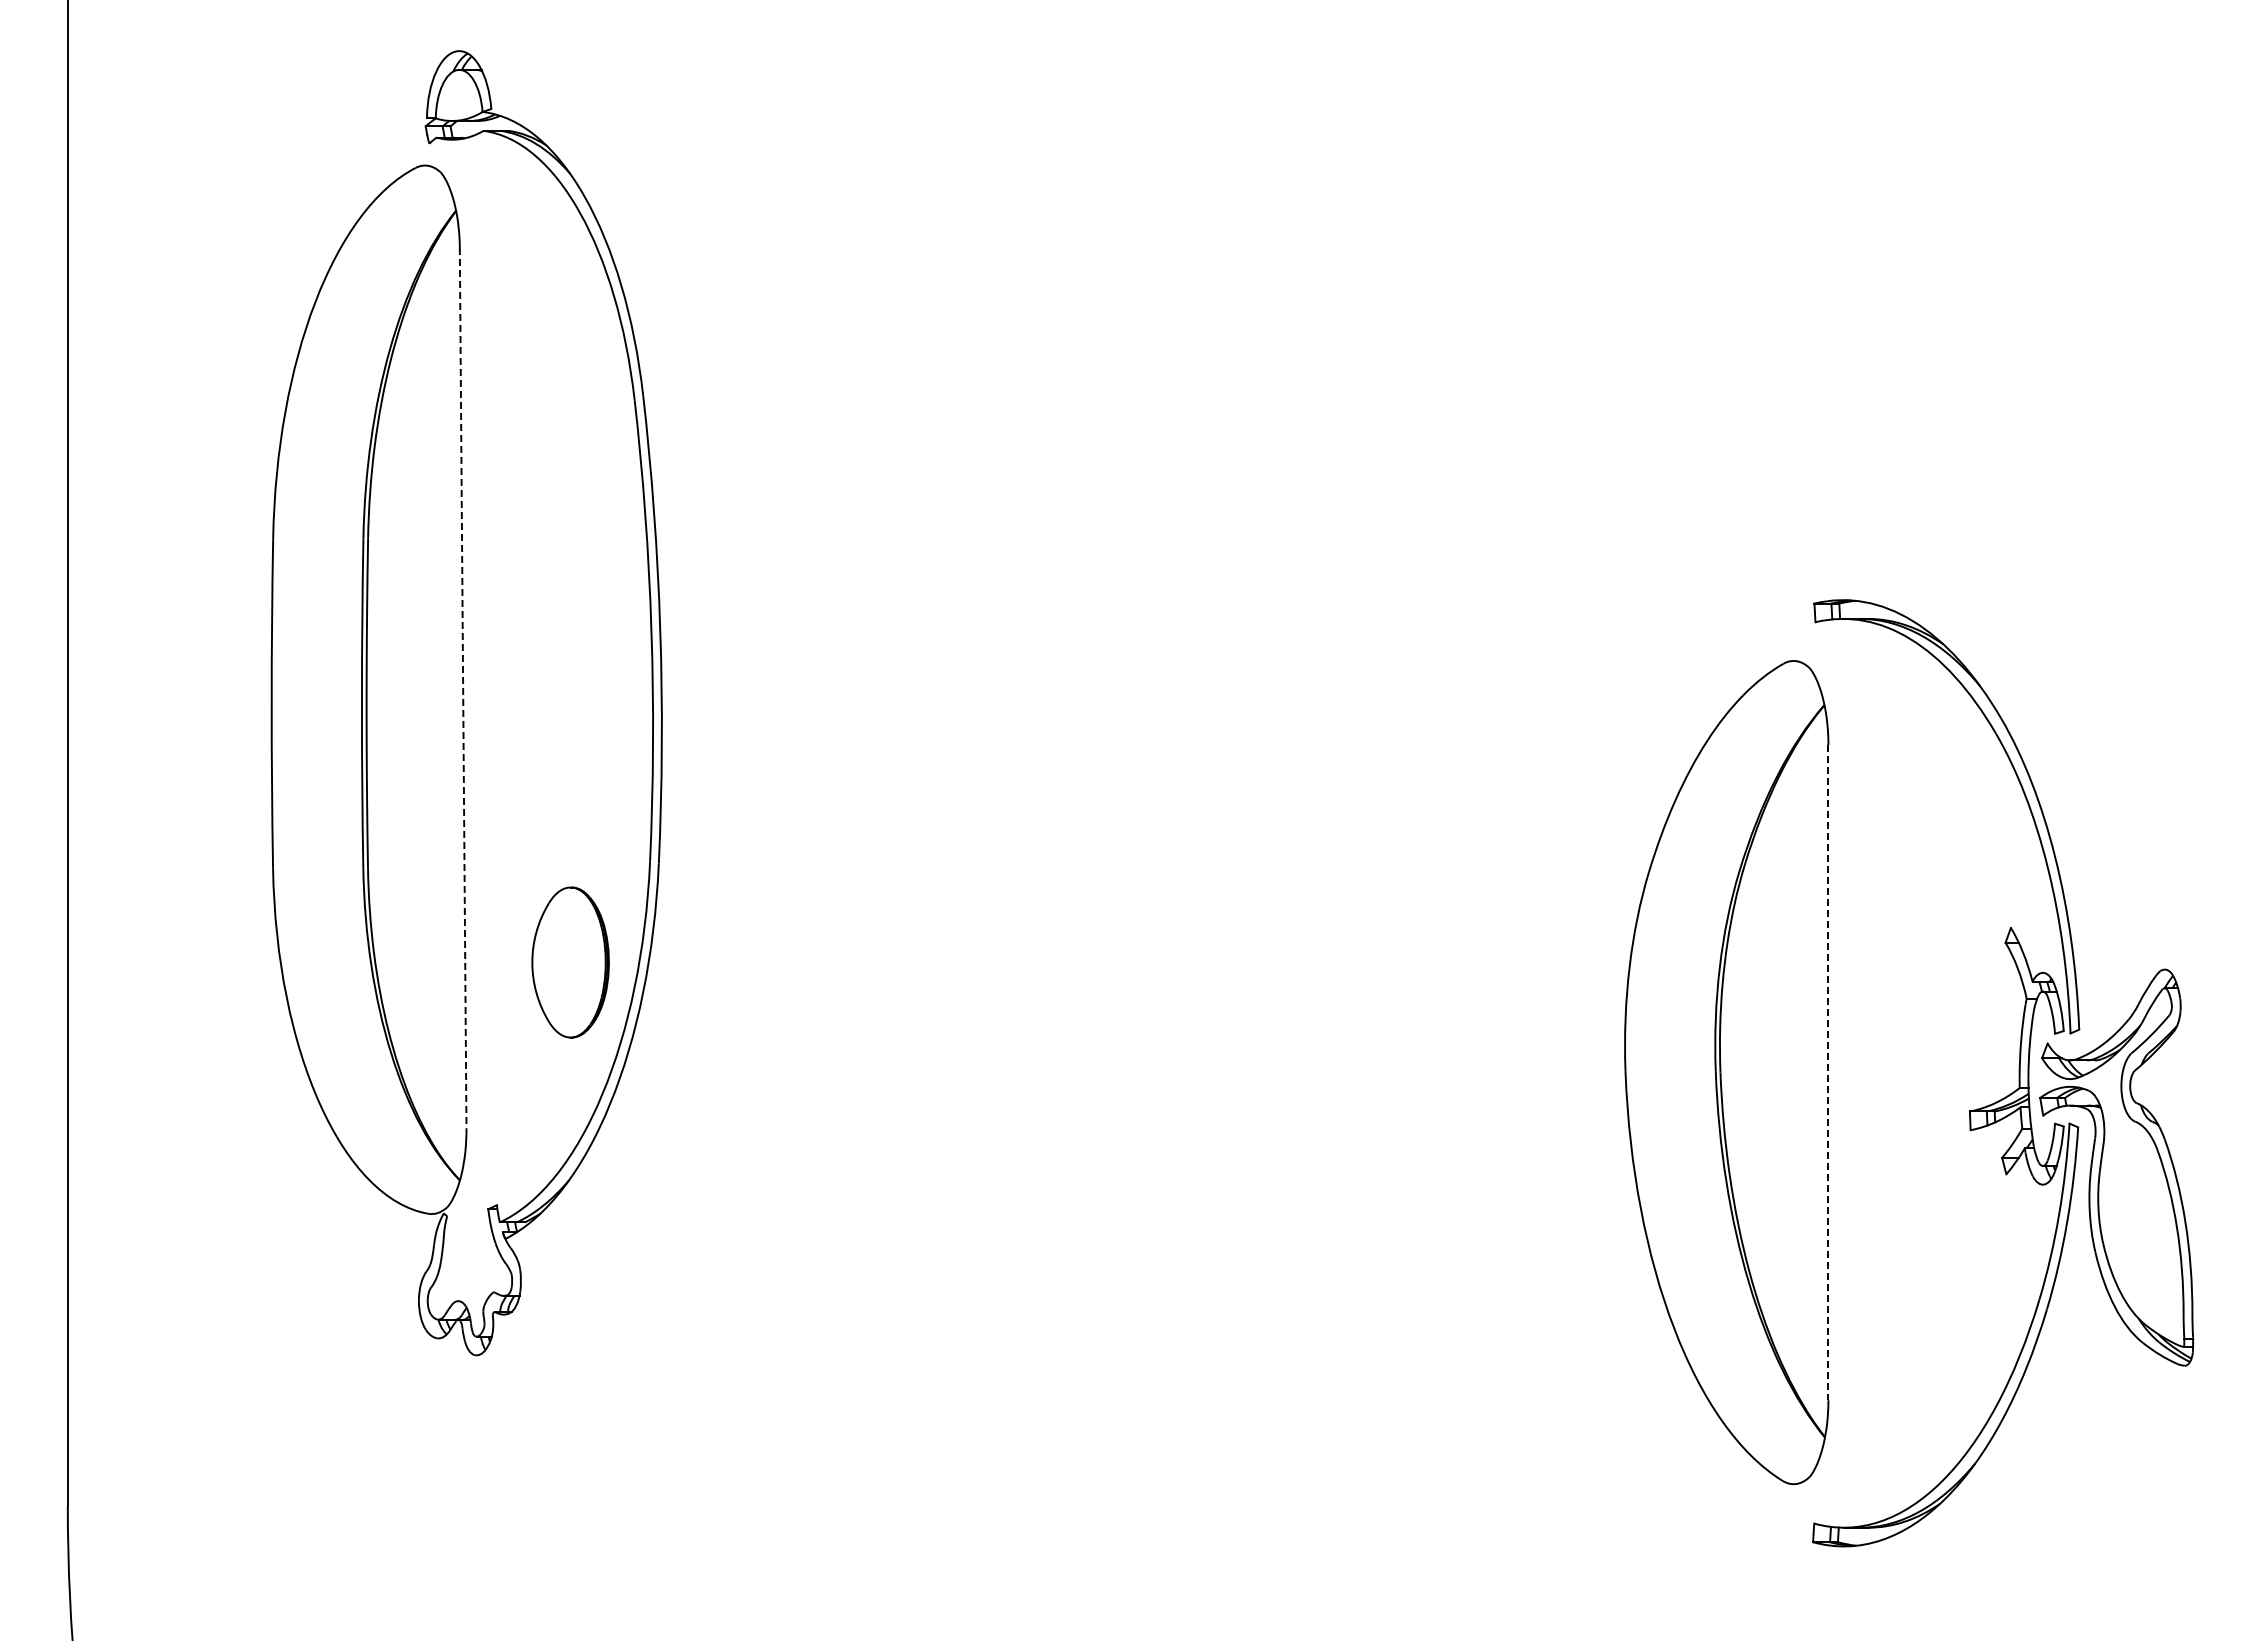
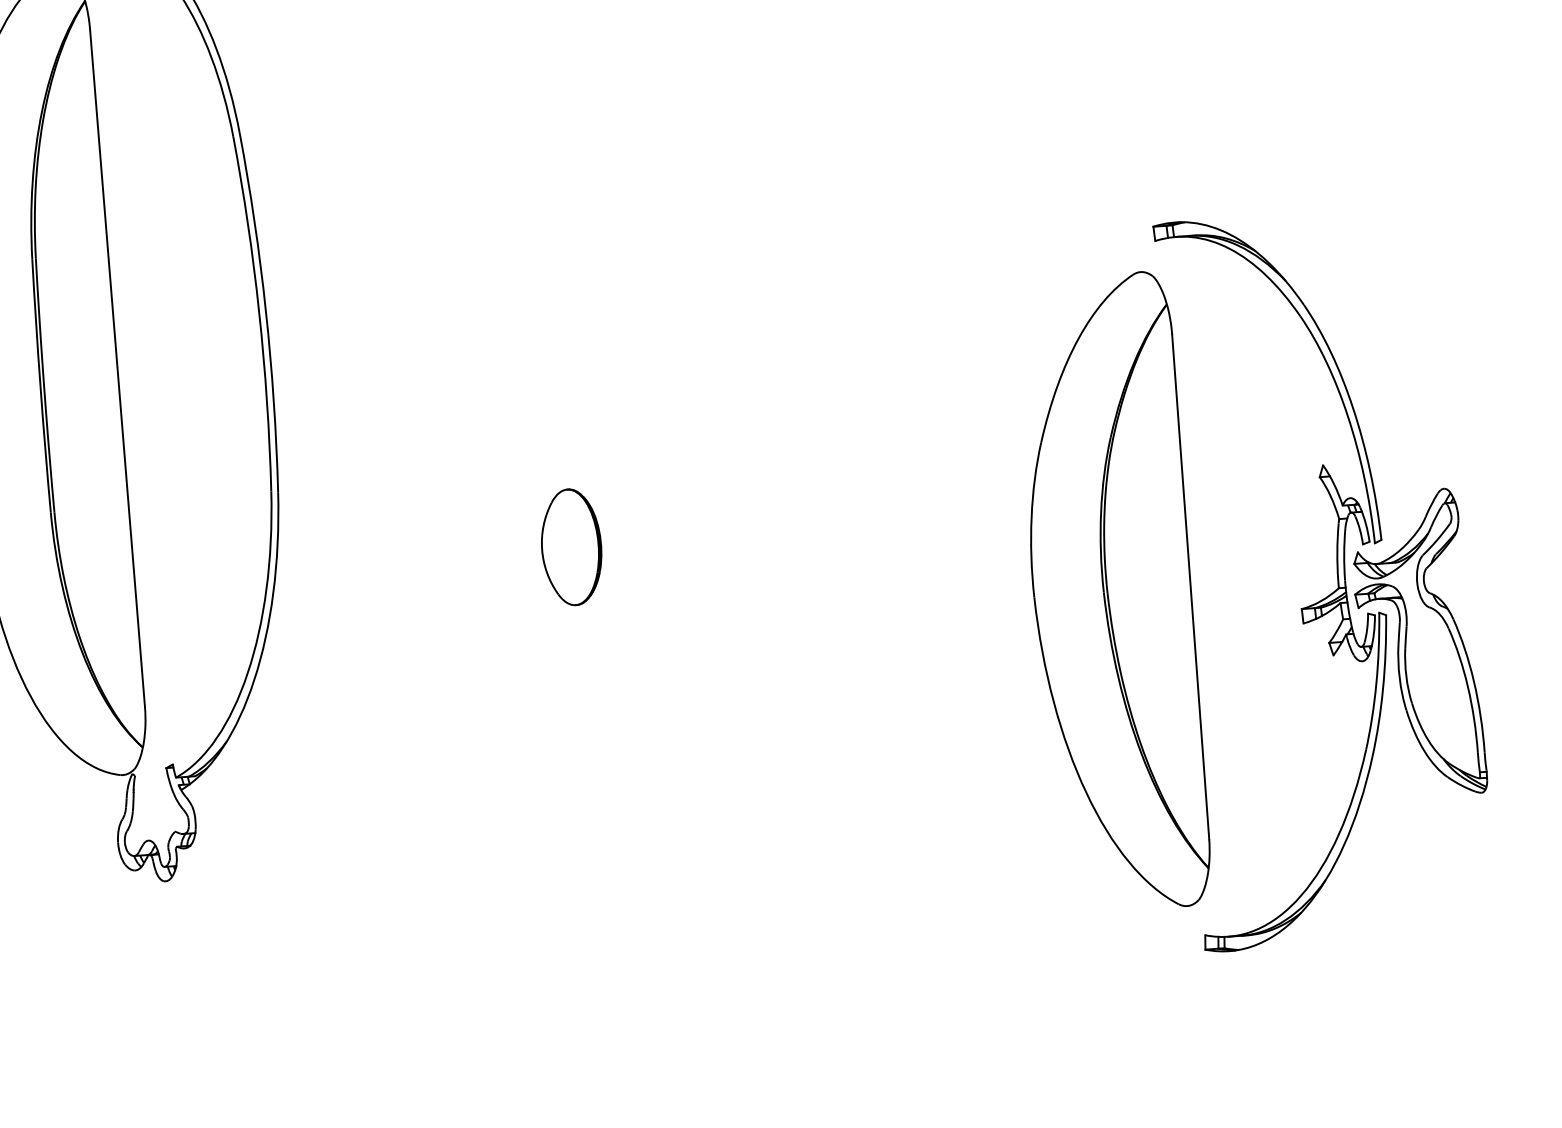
line: (463, 688) -> (117, 368), dashed -> solid
part: (570, 962) -> (571, 547), moved
line: (1828, 1072) -> (1190, 587), dashed -> solid

